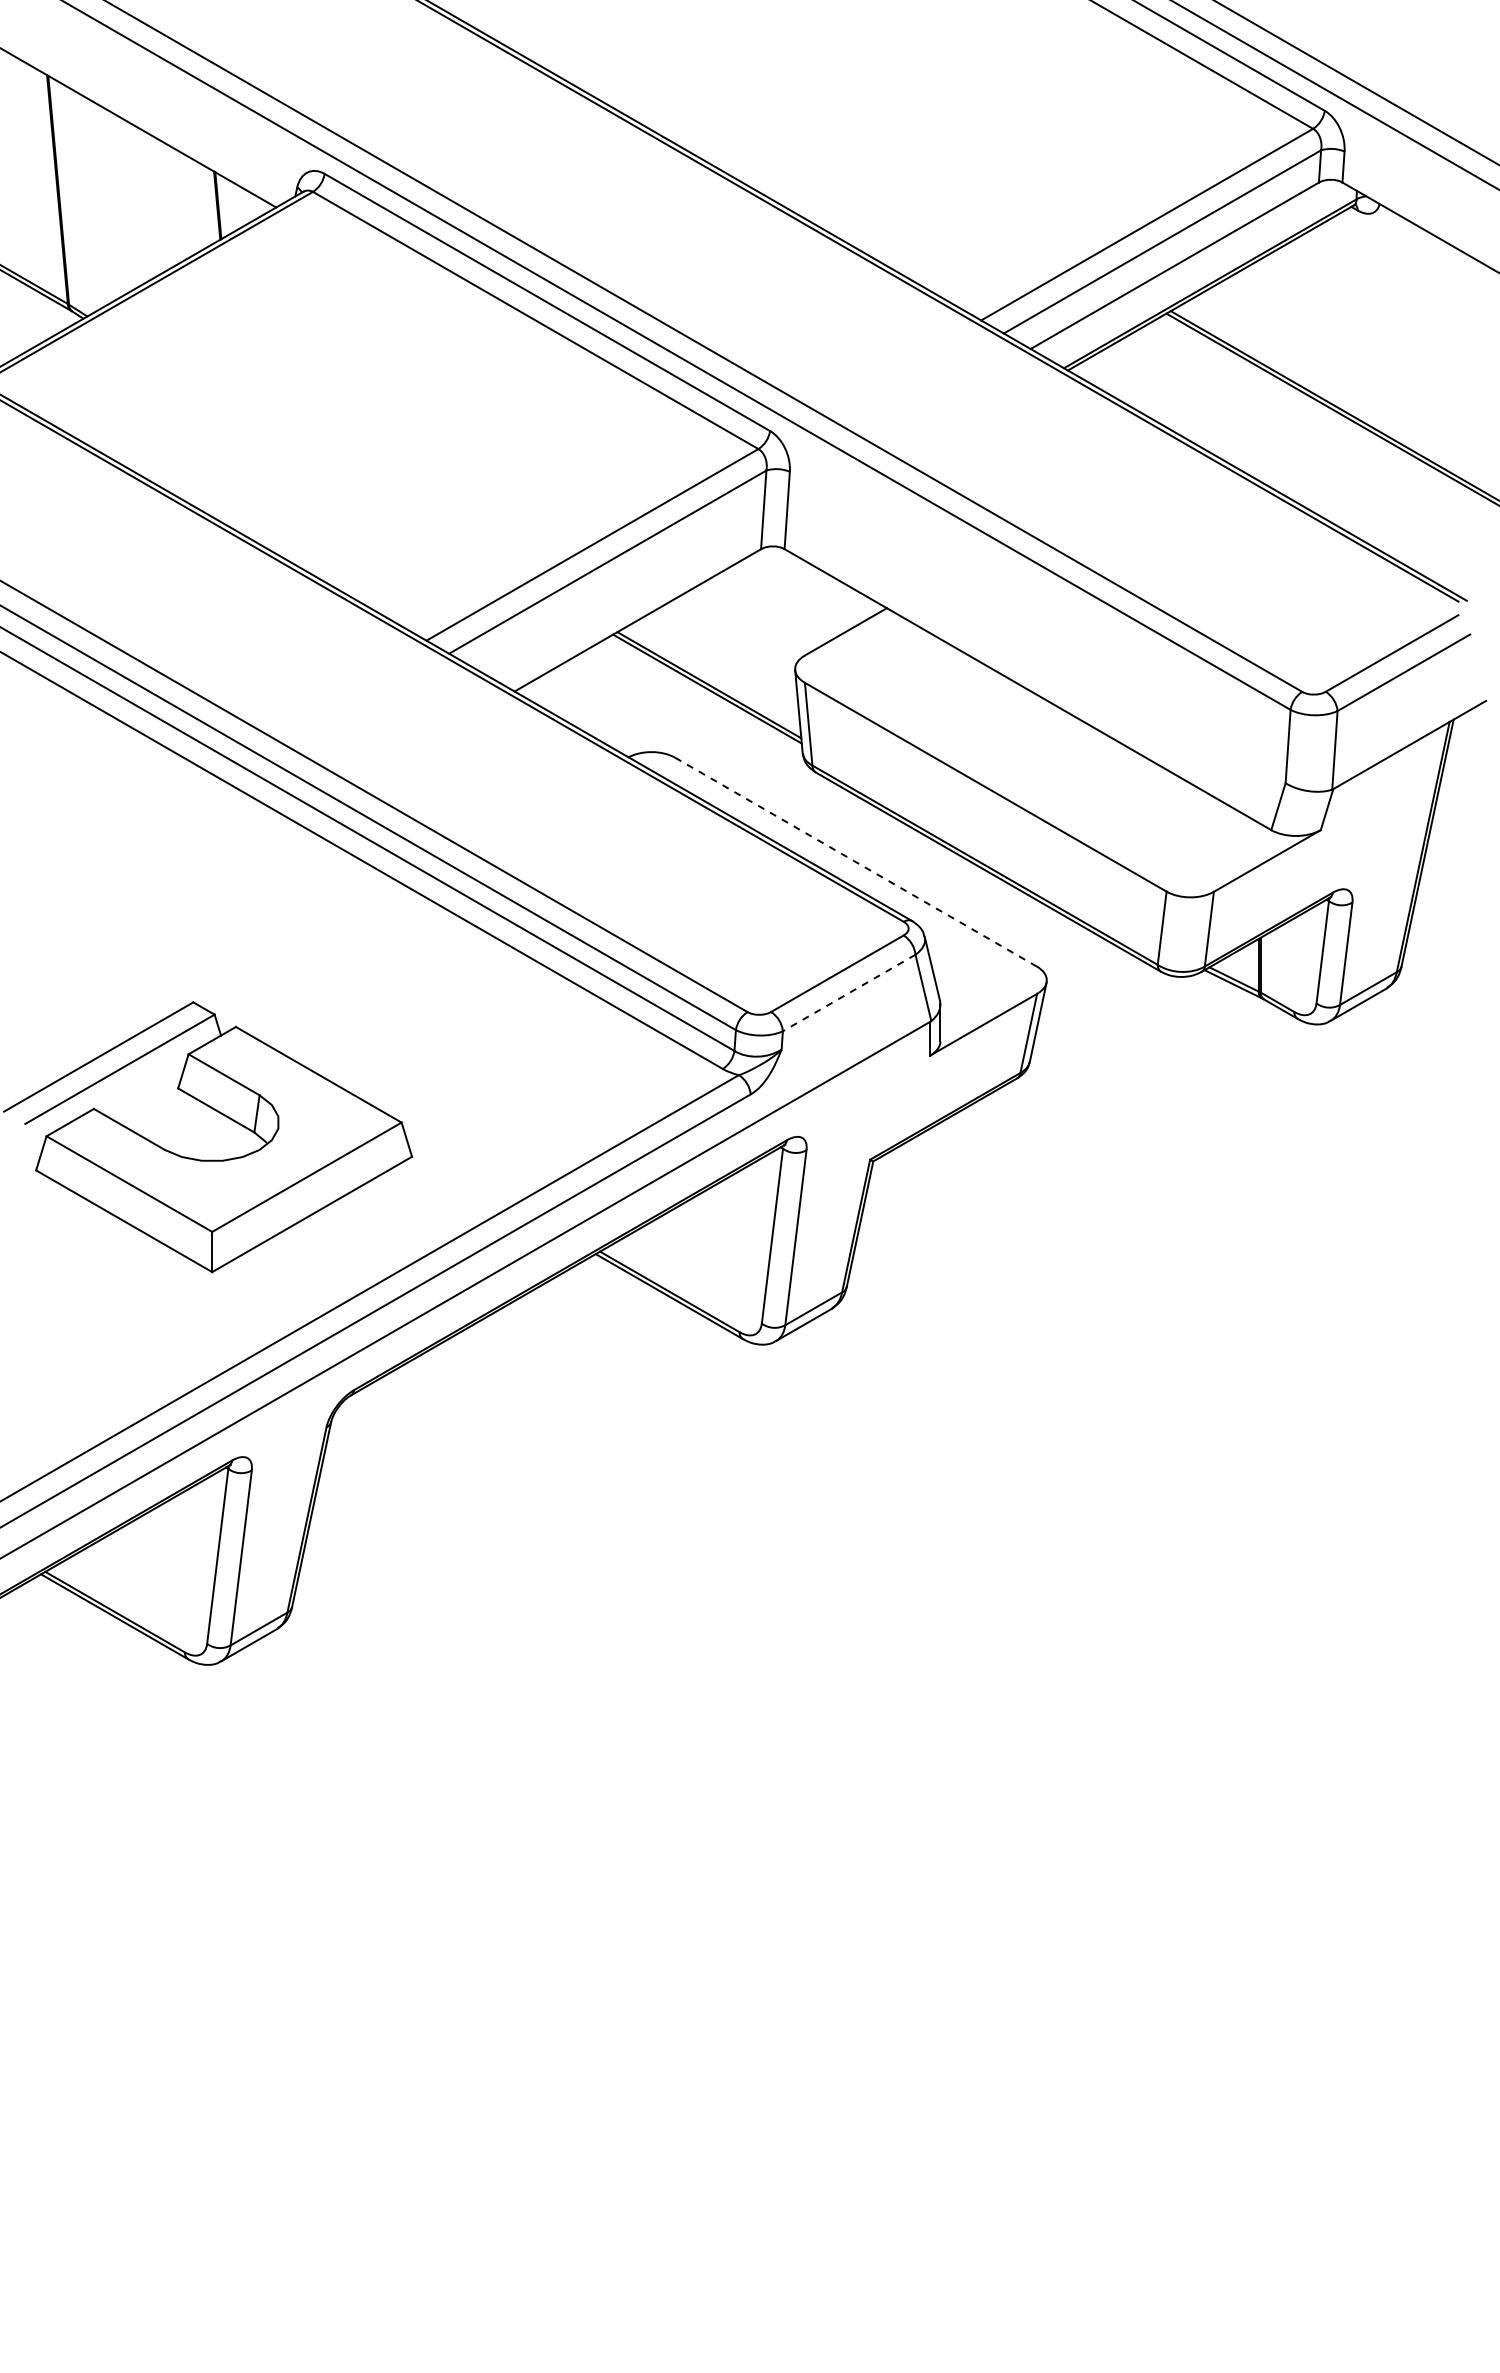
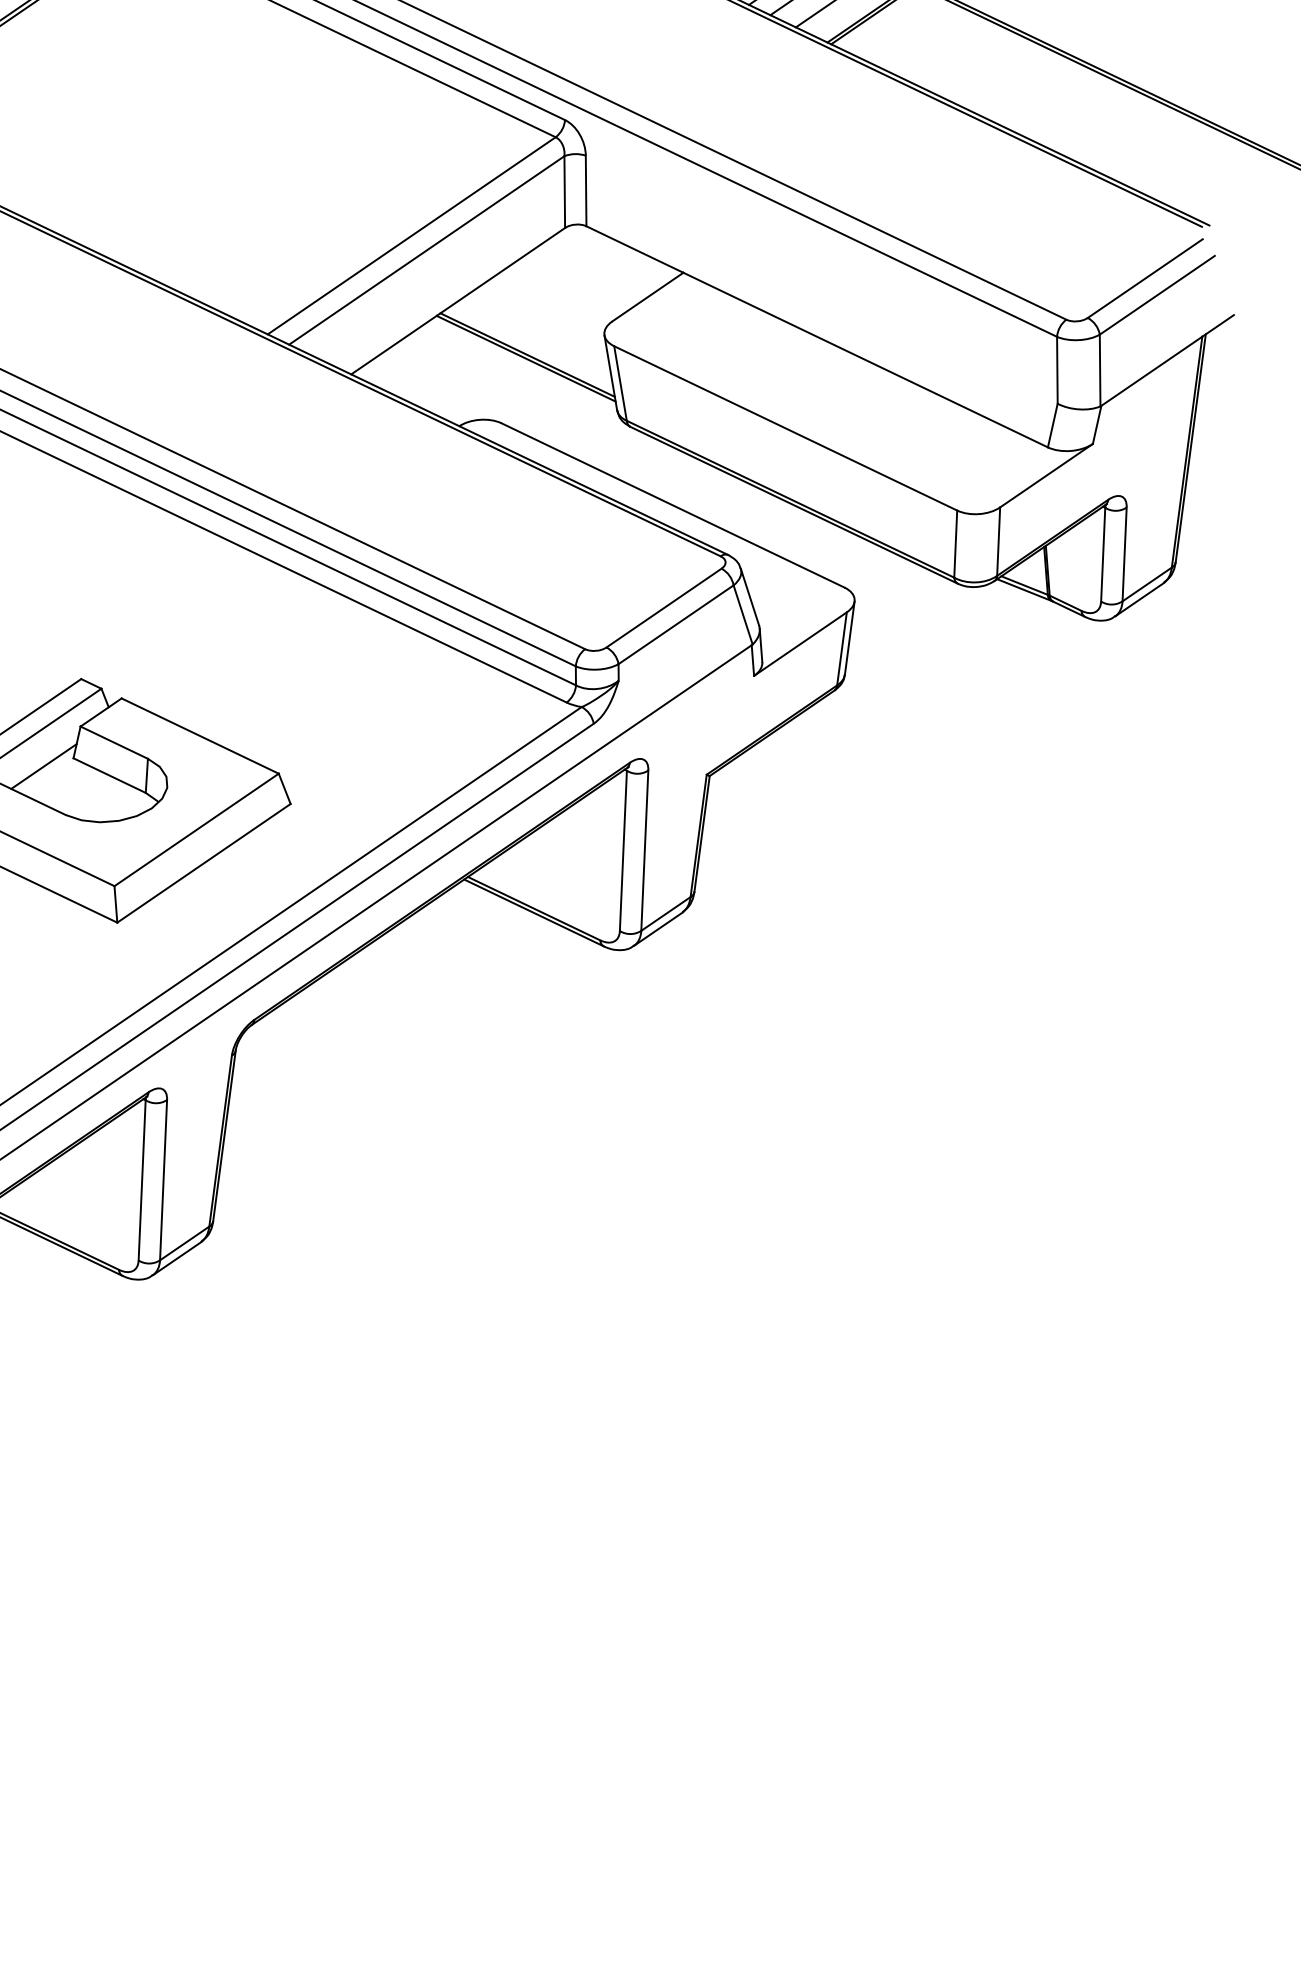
line: (856, 862) -> (673, 505), dashed -> solid
line: (849, 993) -> (676, 625), dashed -> solid
line: (144, 1094) -> (43, 766), added

